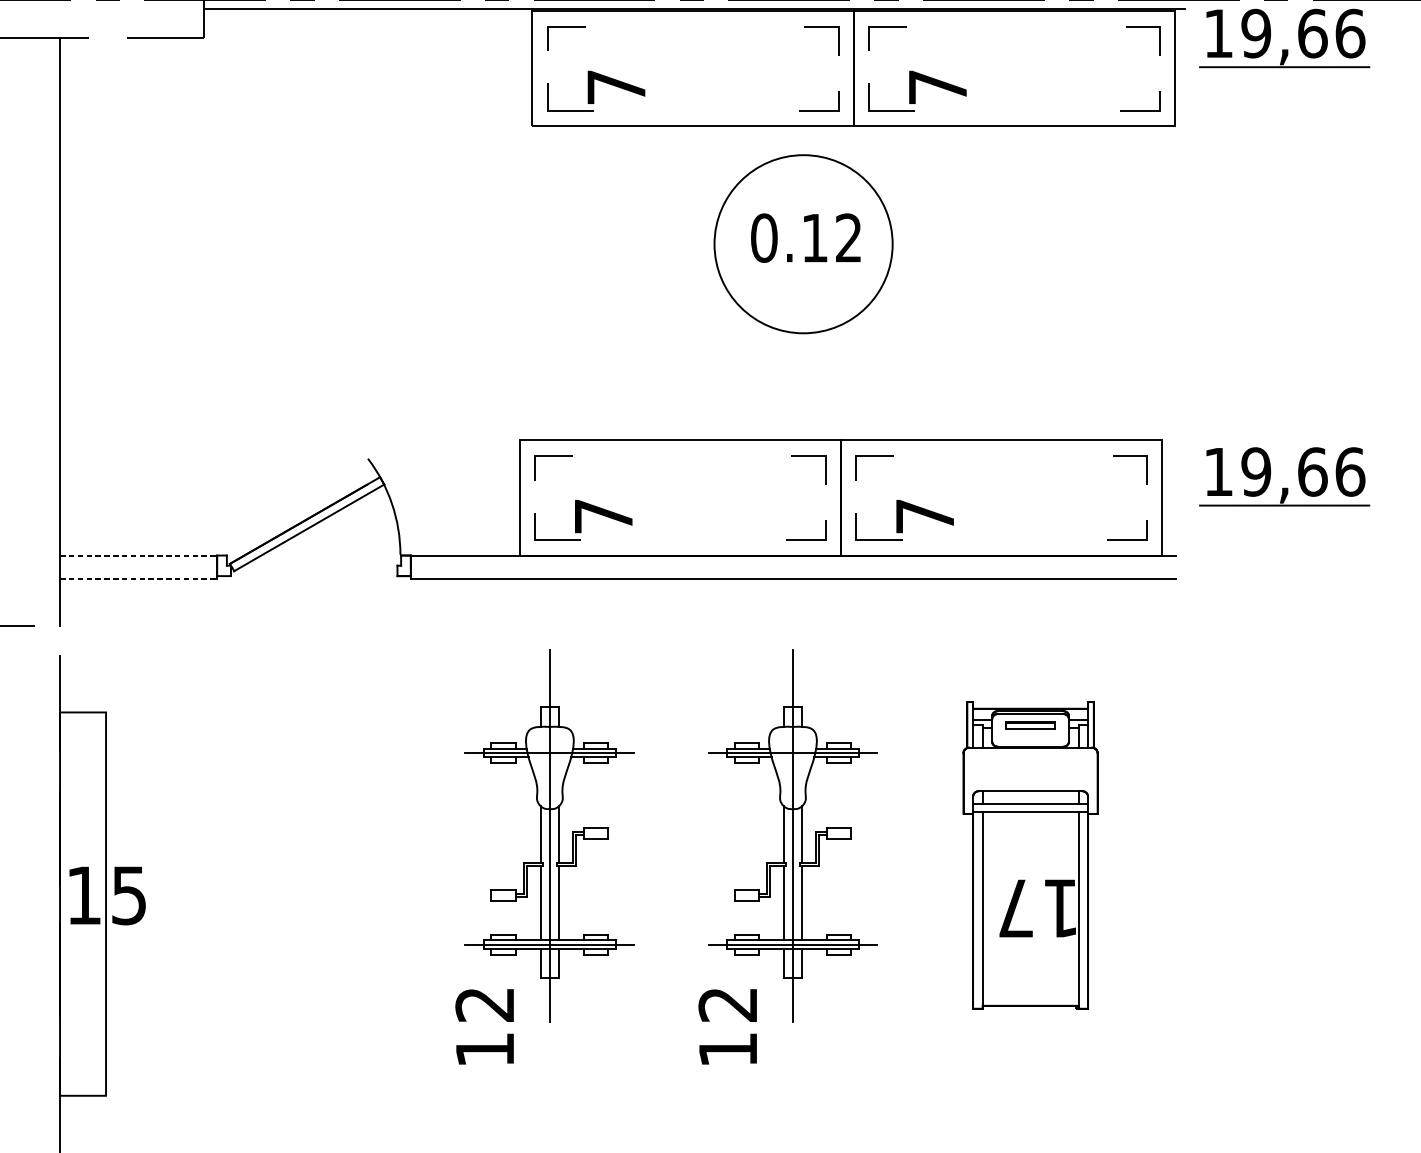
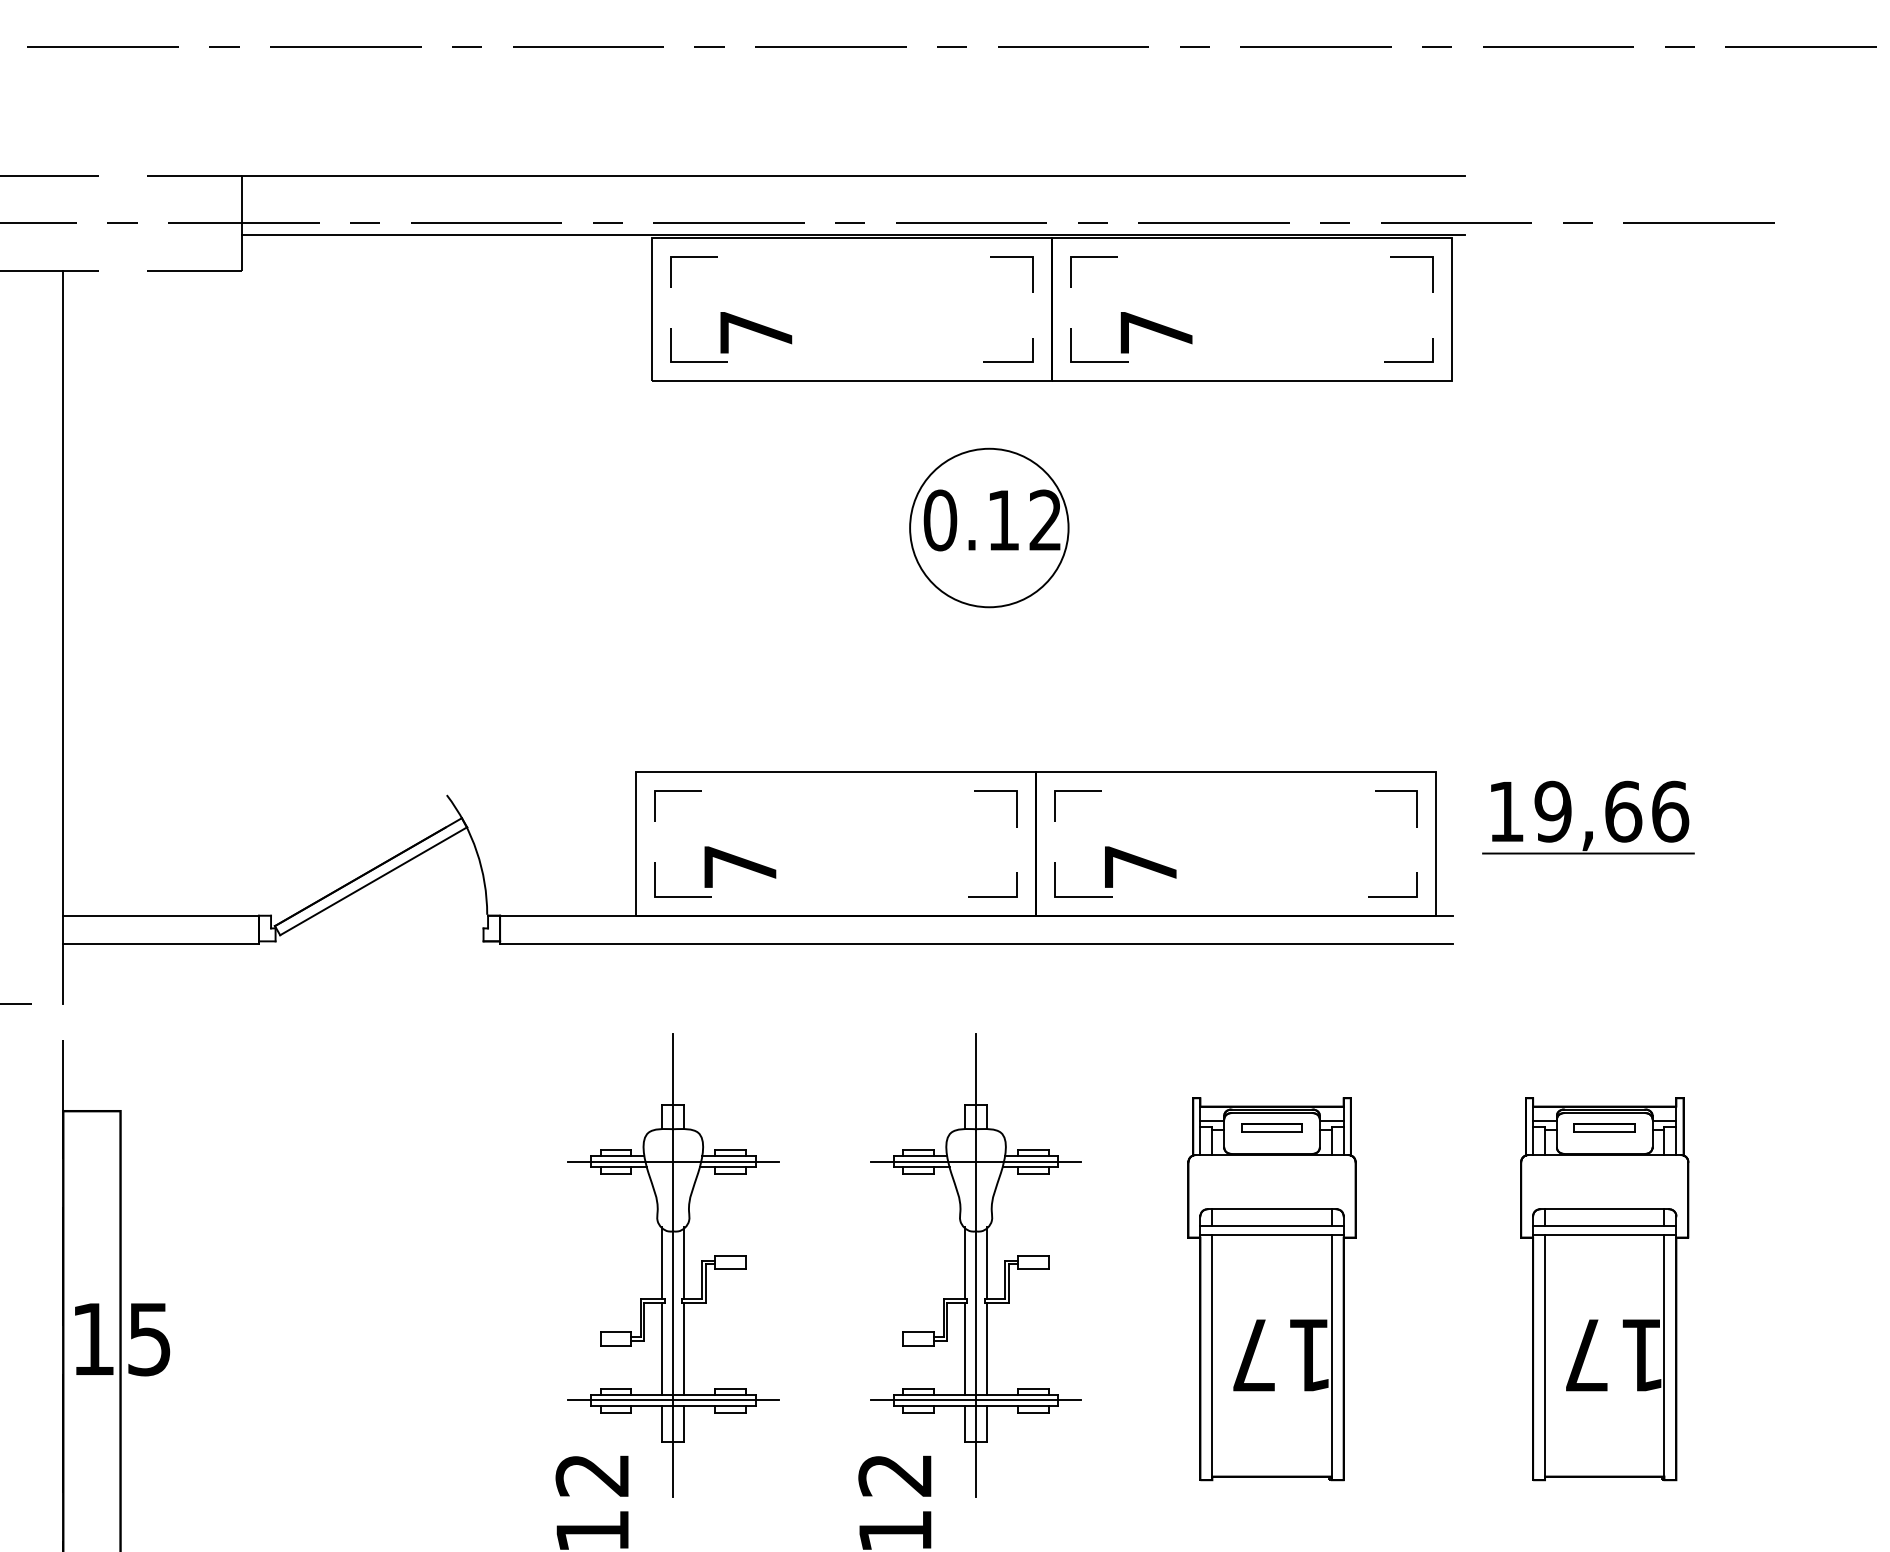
part: (1284, 49) -> (1588, 285), removed
circle: (803, 243) -> (989, 527), size x0.71
line: (138, 555) -> (161, 915), dashed -> solid
line: (138, 578) -> (161, 944), dashed -> solid
part: (1297, 855) -> (1604, 1289), added

